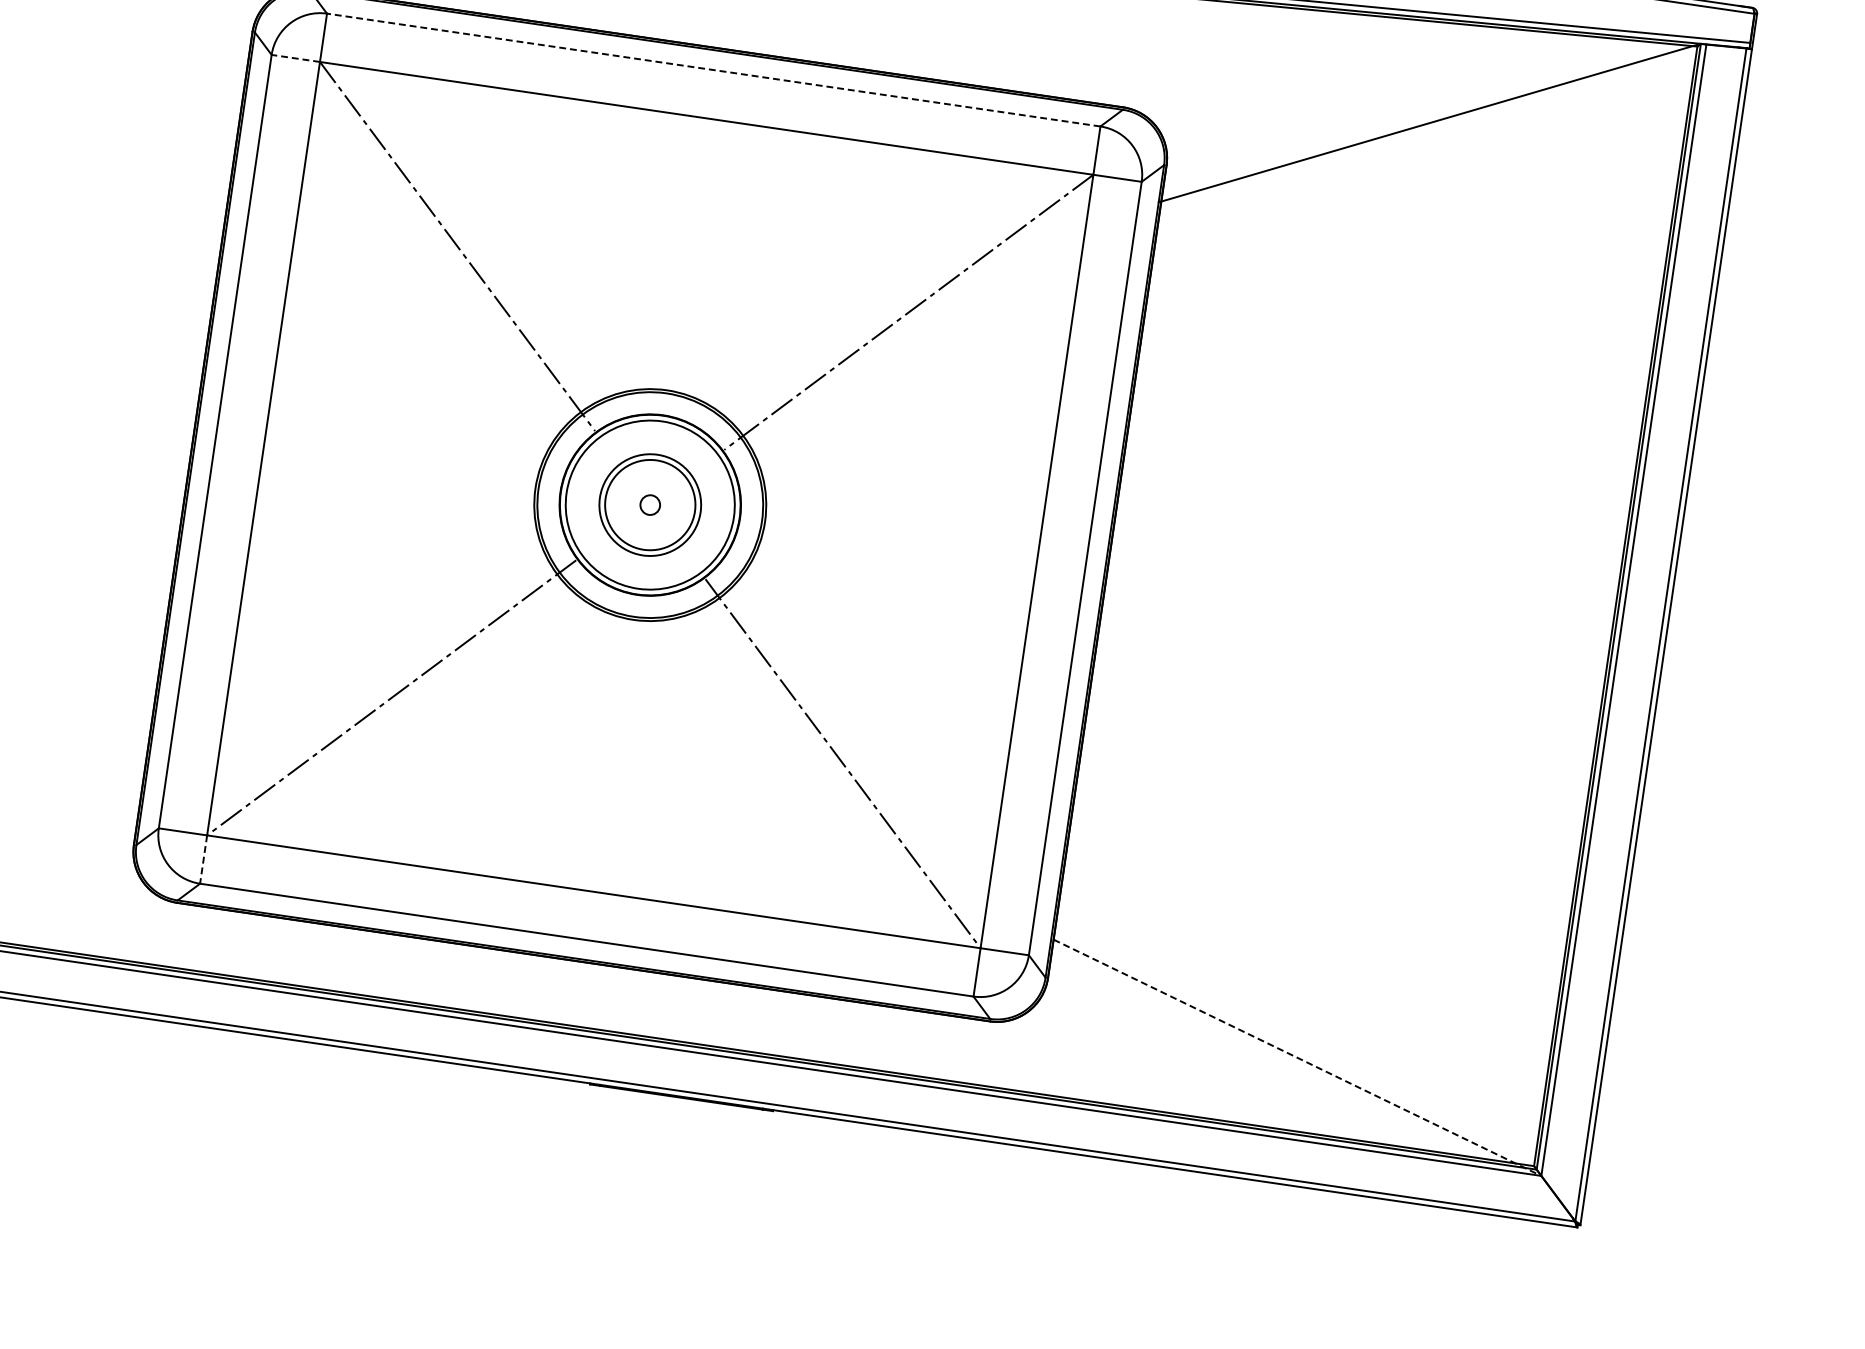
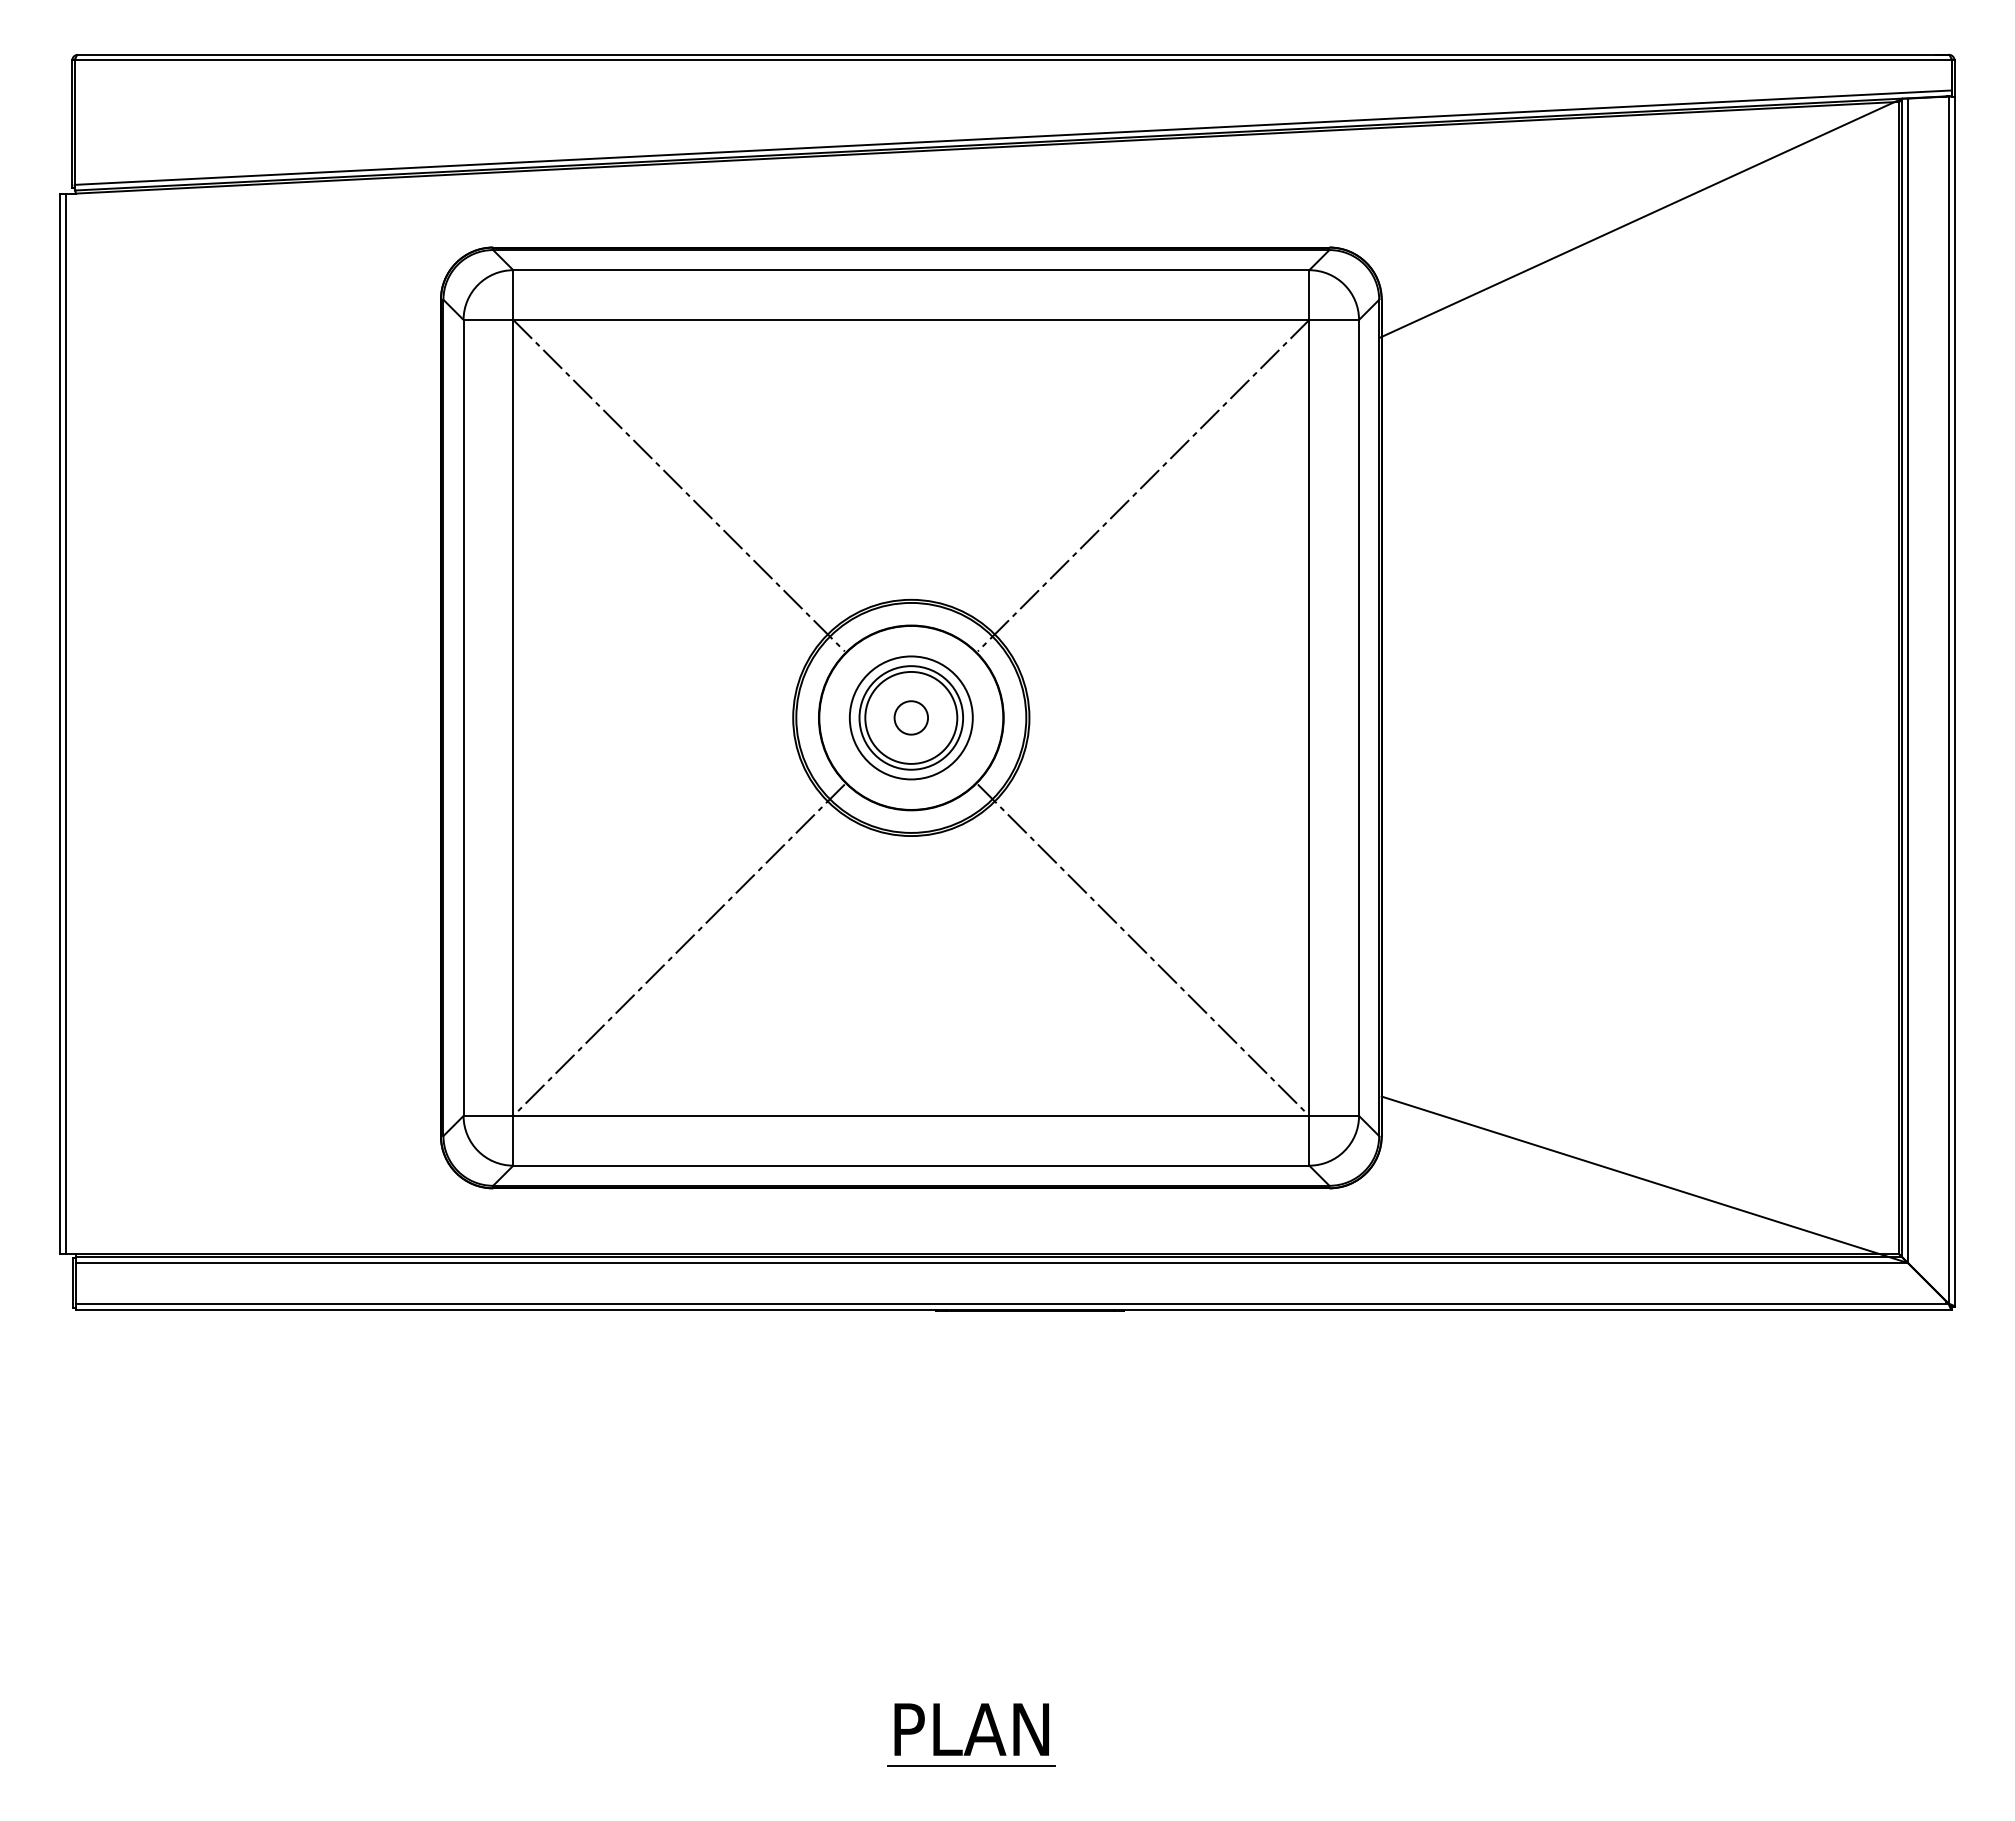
line: (295, 58) -> (488, 319), dashed -> solid
line: (712, 70) -> (910, 270), dashed -> solid
circle: (649, 504) -> (910, 717), size x0.71
circle: (650, 504) -> (911, 717), size x1.67
line: (203, 859) -> (513, 1140), dashed -> solid
line: (1297, 1057) -> (1644, 1179), dashed -> solid

